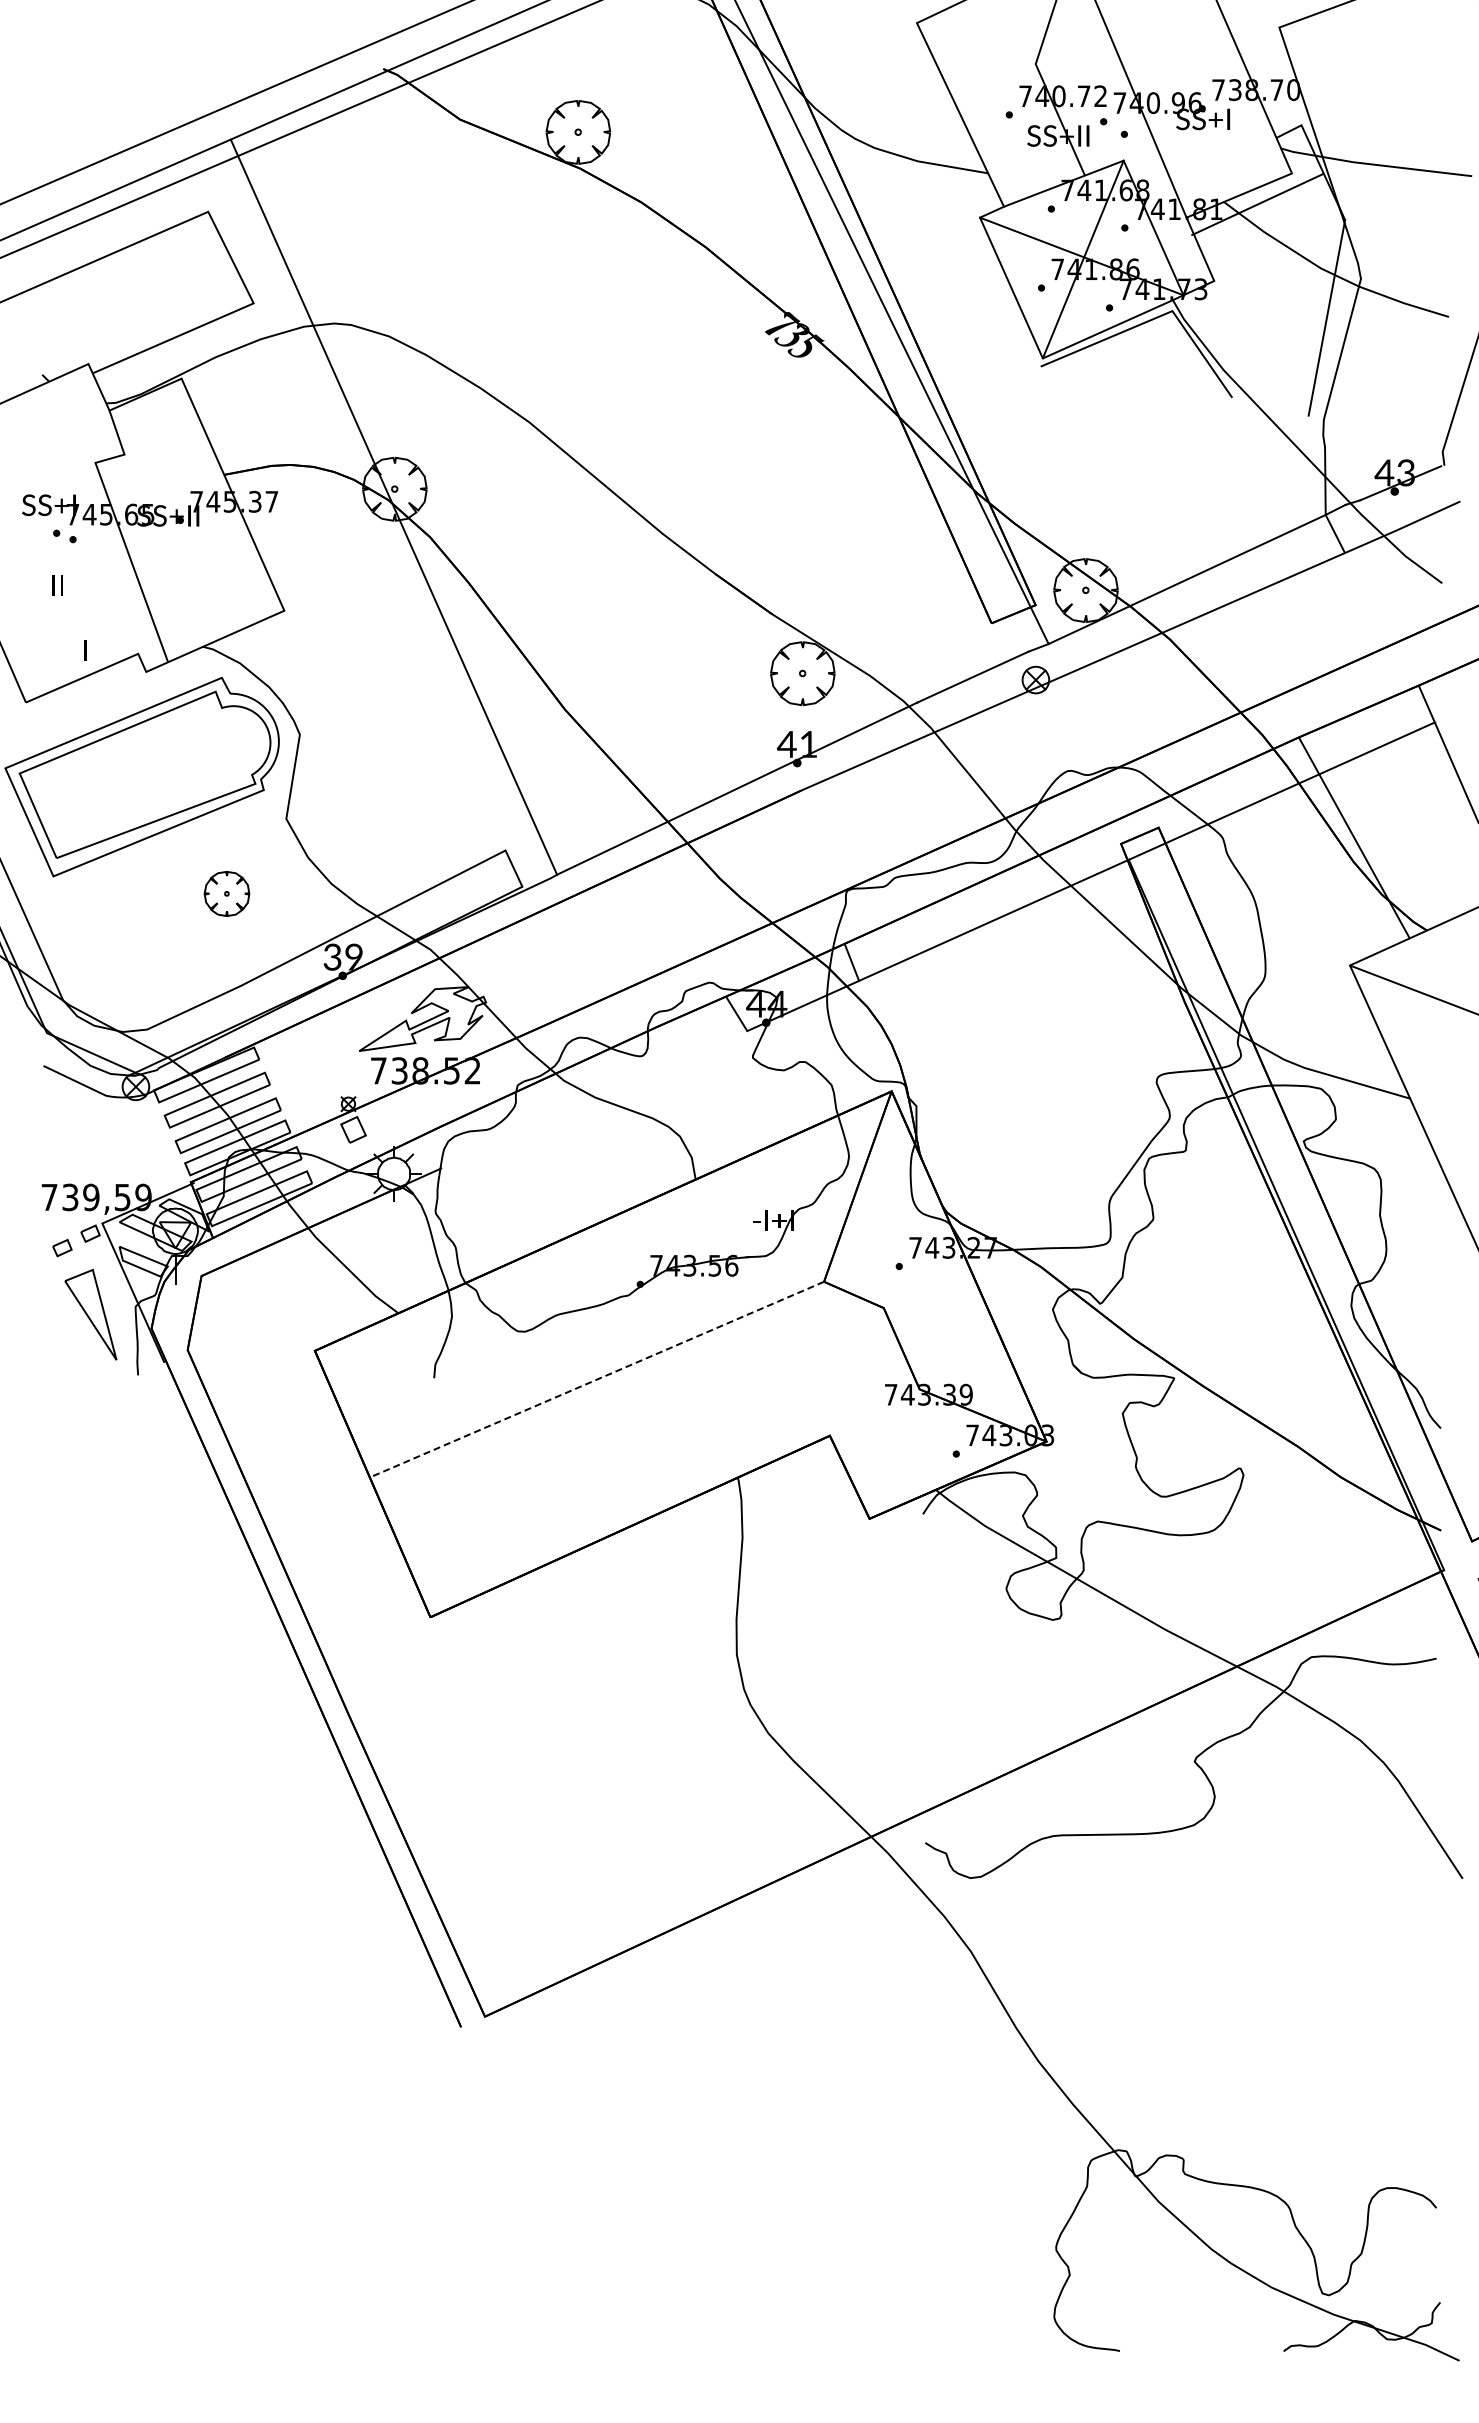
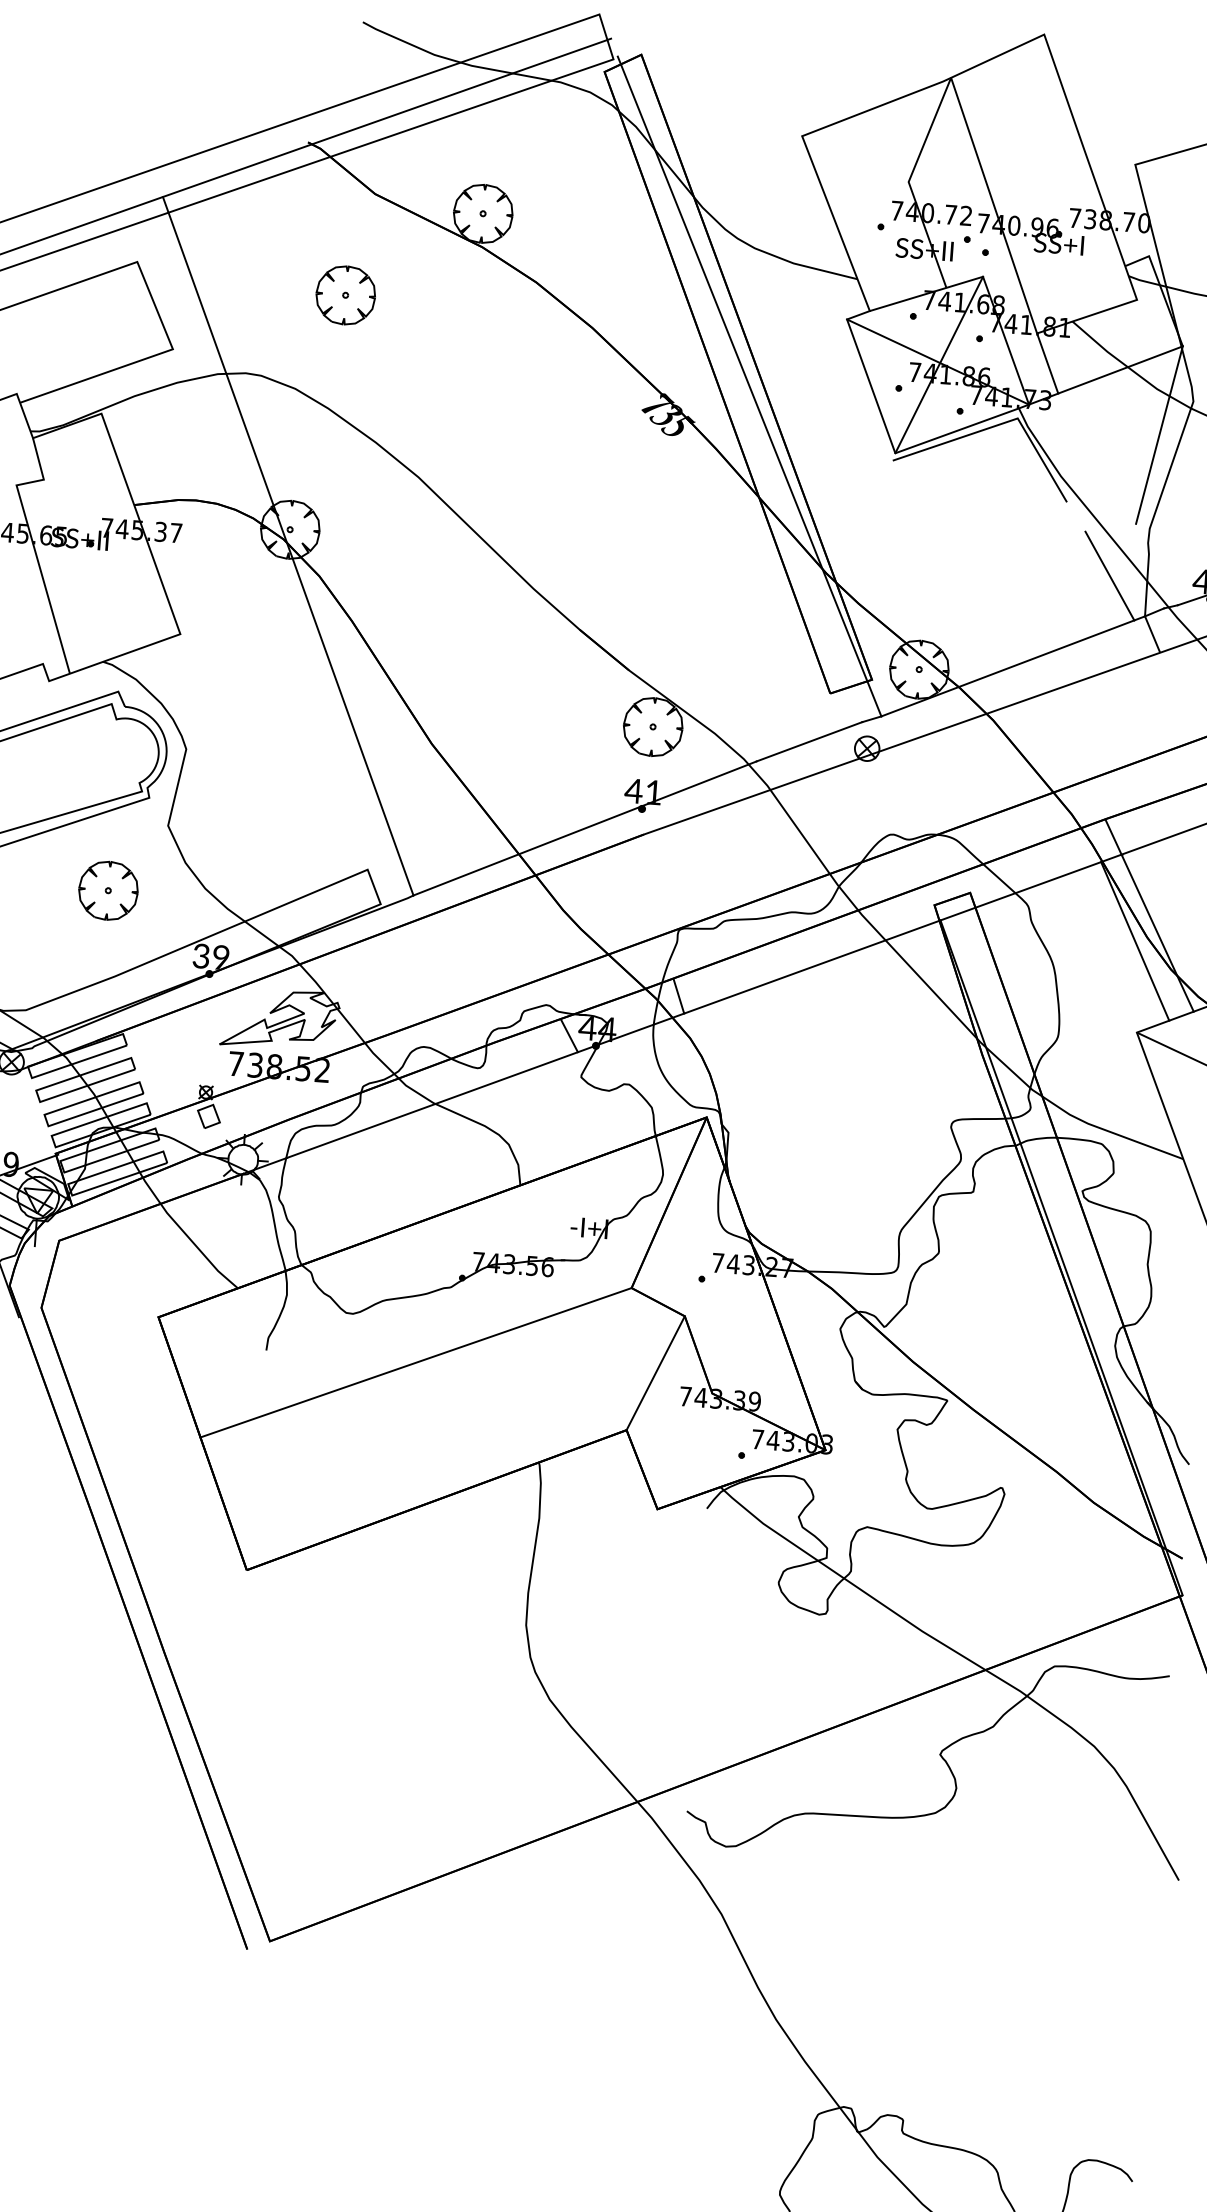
line: (1257, 204) -> (1120, 369), moved
part: (435, 231) -> (345, 295), added
line: (1284, 474) -> (1109, 576), added
line: (1340, 867) -> (1134, 941), added
part: (226, 893) -> (108, 890), size x1.43
line: (594, 1099) -> (432, 1104), added
line: (856, 1371) -> (655, 1372), added
line: (596, 1379) -> (415, 1362), dashed -> solid

